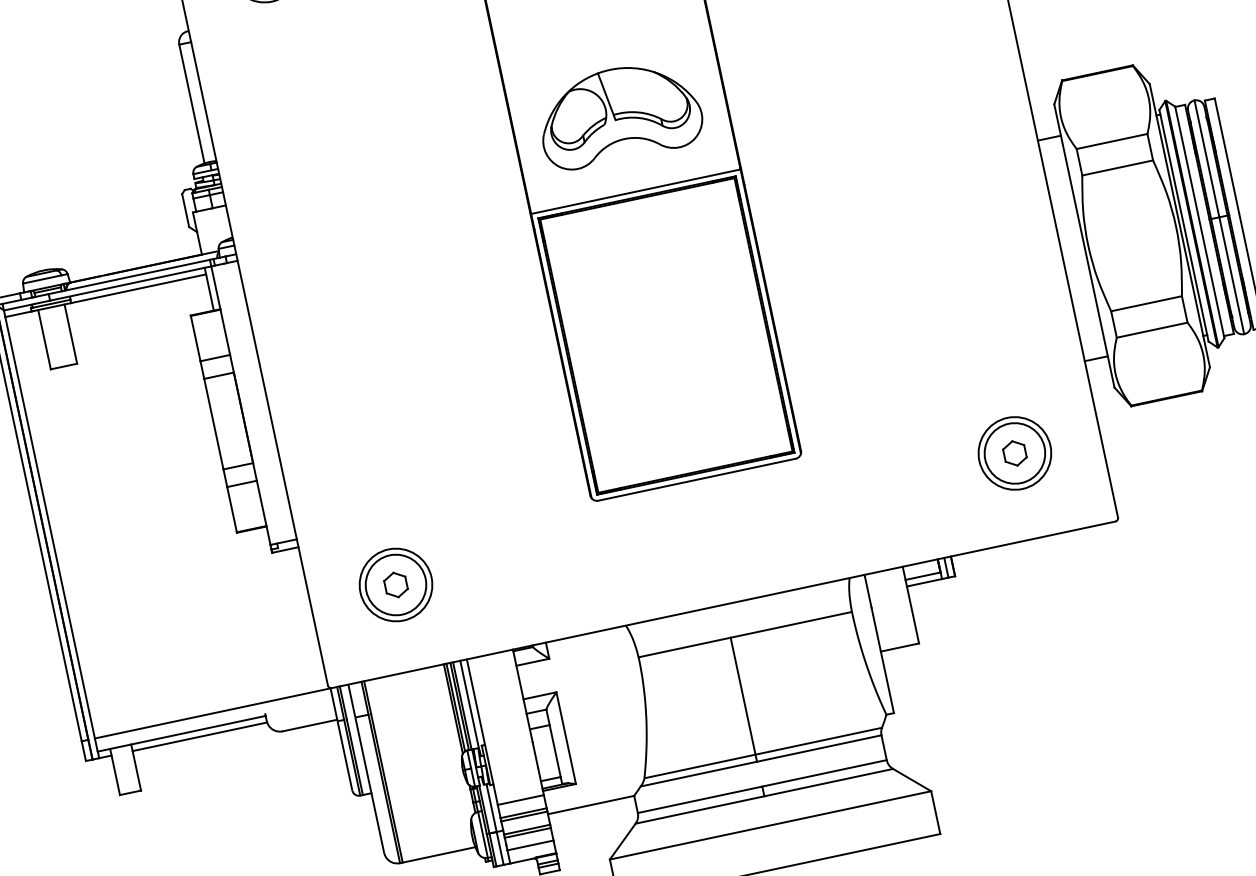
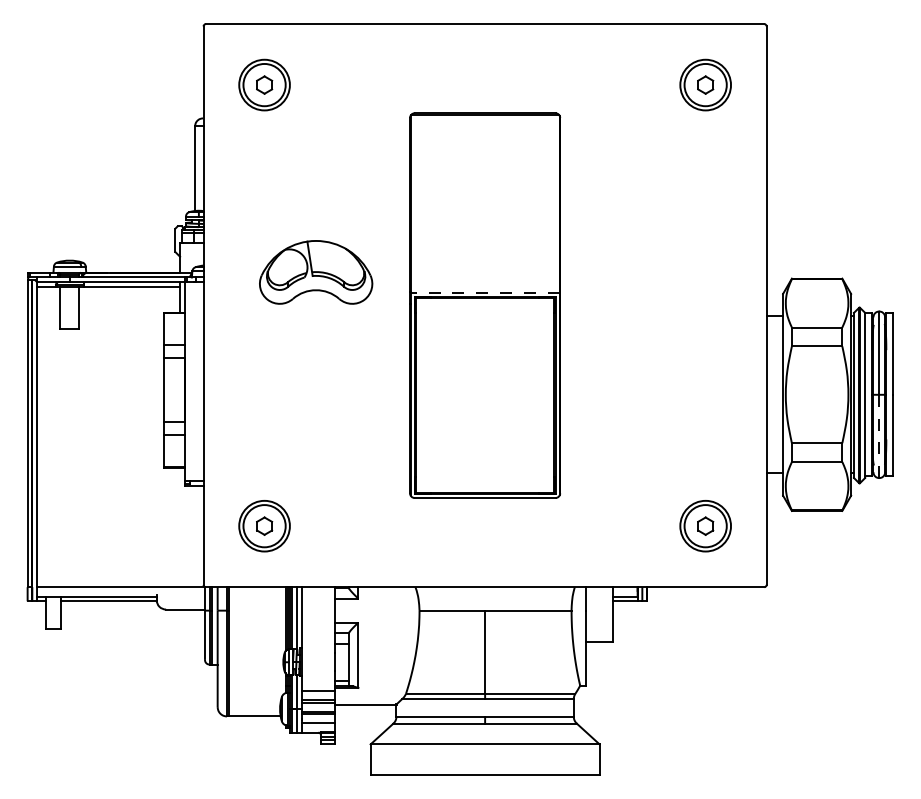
part: (619, 114) -> (316, 272), moved
line: (636, 191) -> (485, 292), solid -> dashed
line: (1232, 275) -> (879, 436), solid -> dashed

